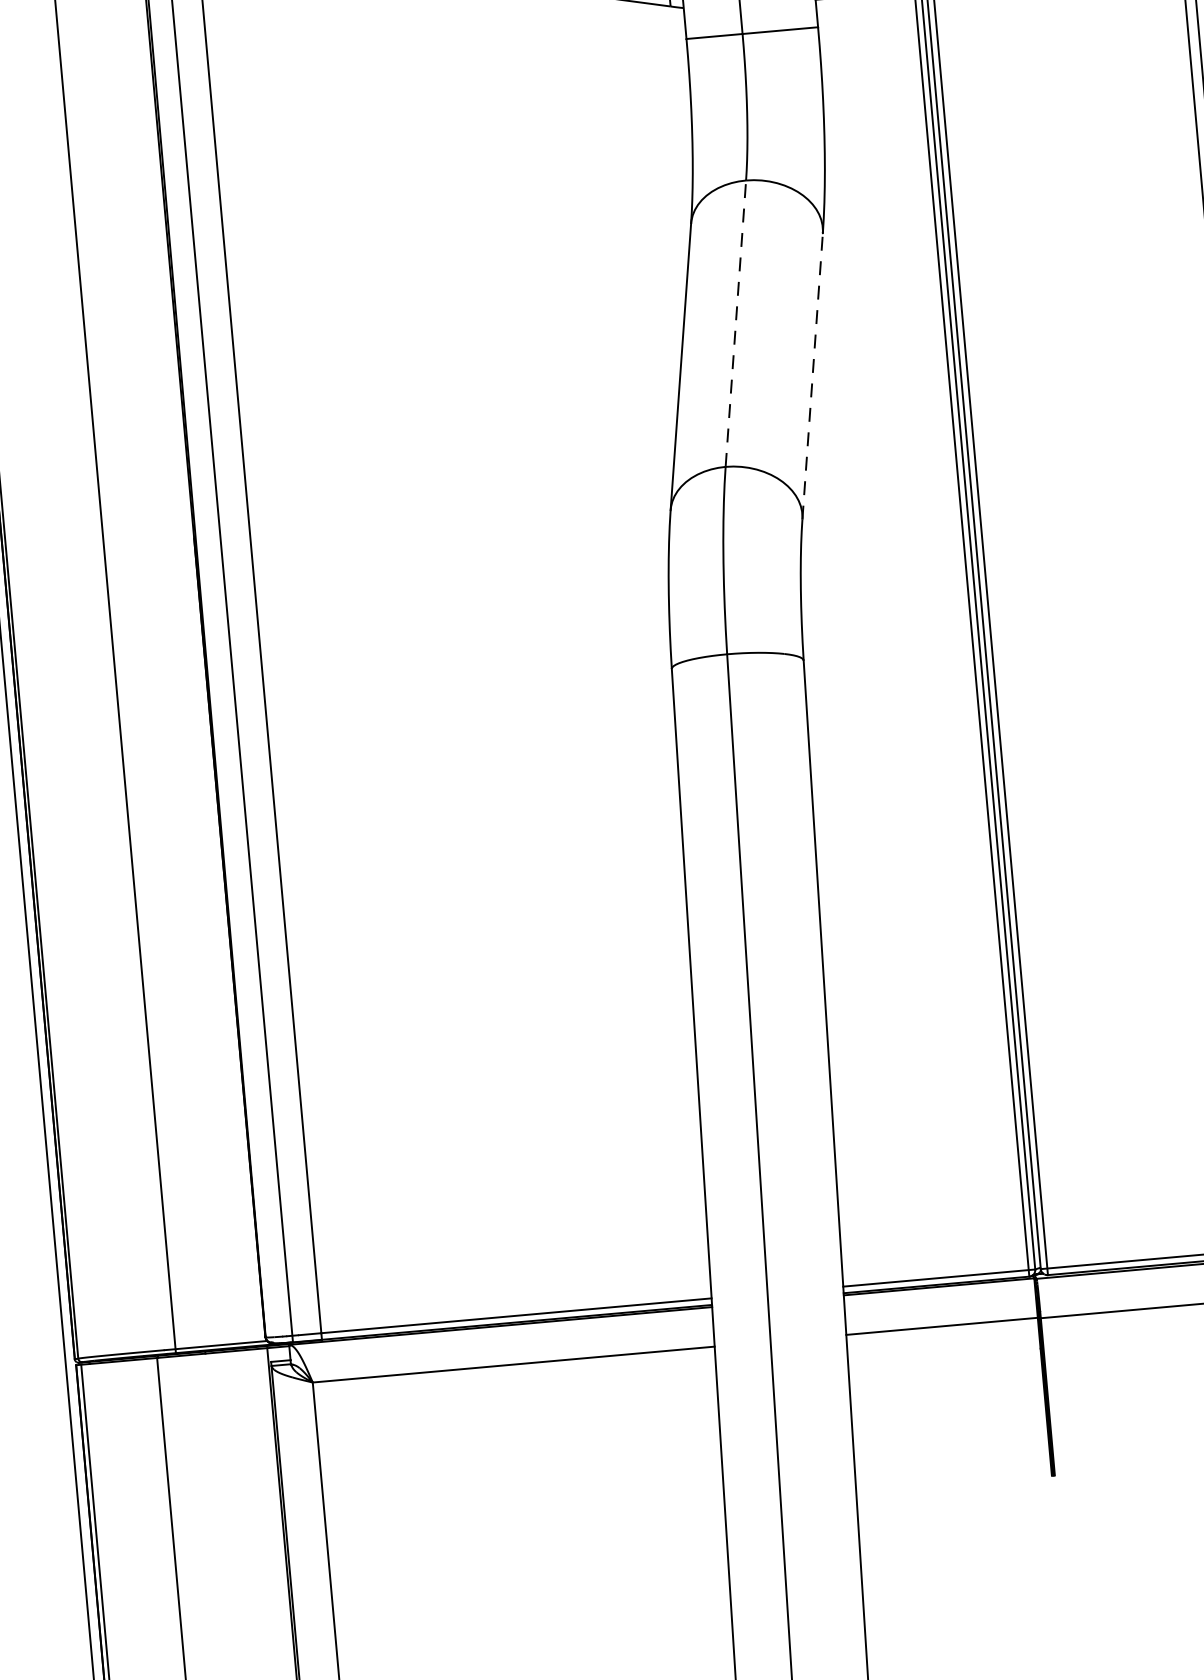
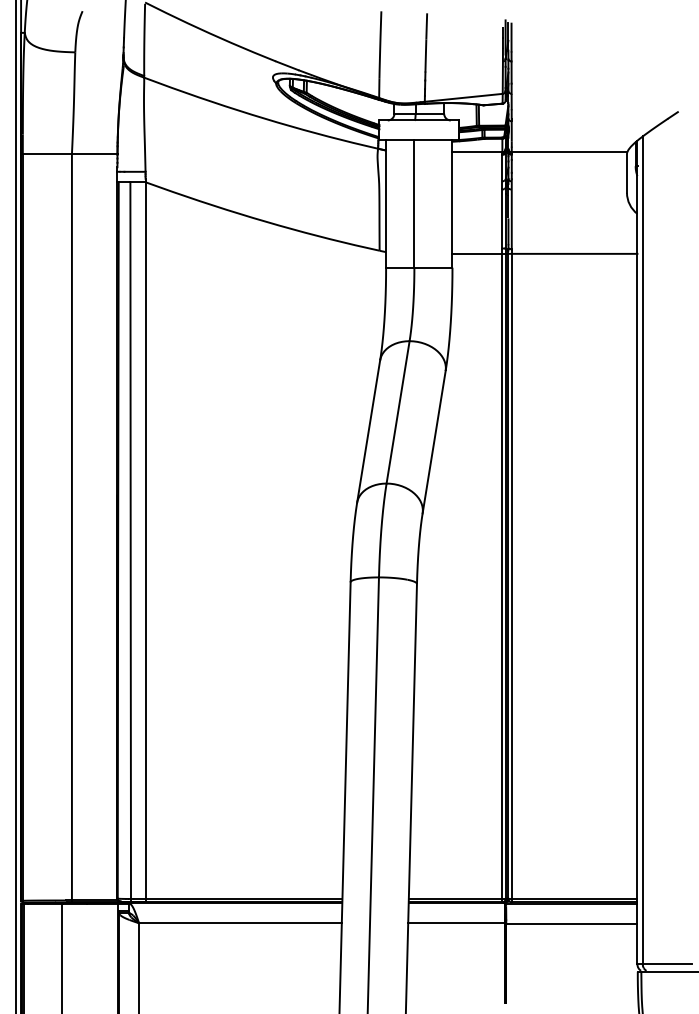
line: (736, 321) -> (398, 411), dashed -> solid
line: (813, 375) -> (434, 441), dashed -> solid

